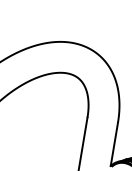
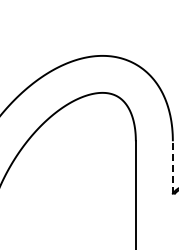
line: (114, 143) -> (172, 166), solid -> dashed

